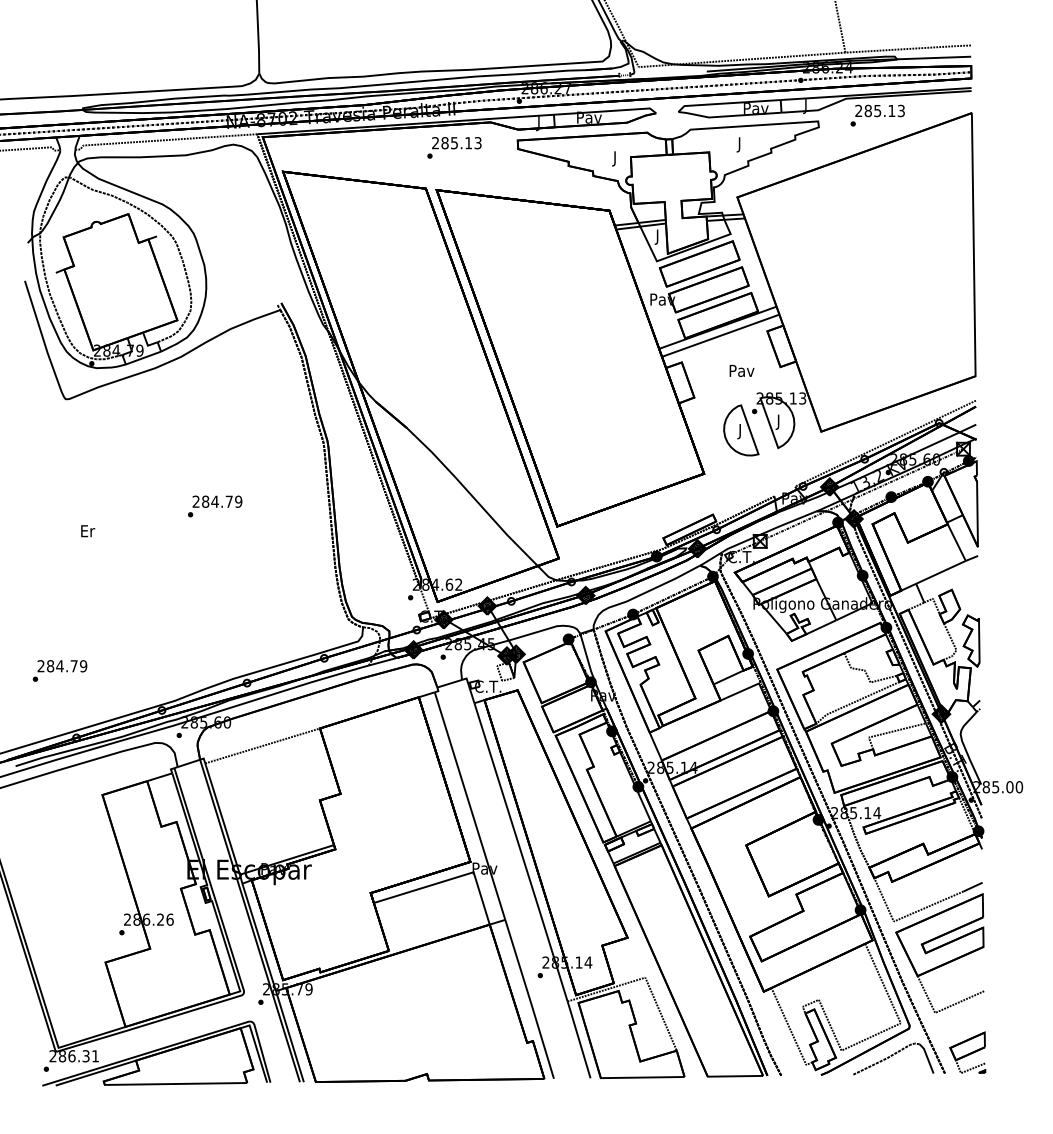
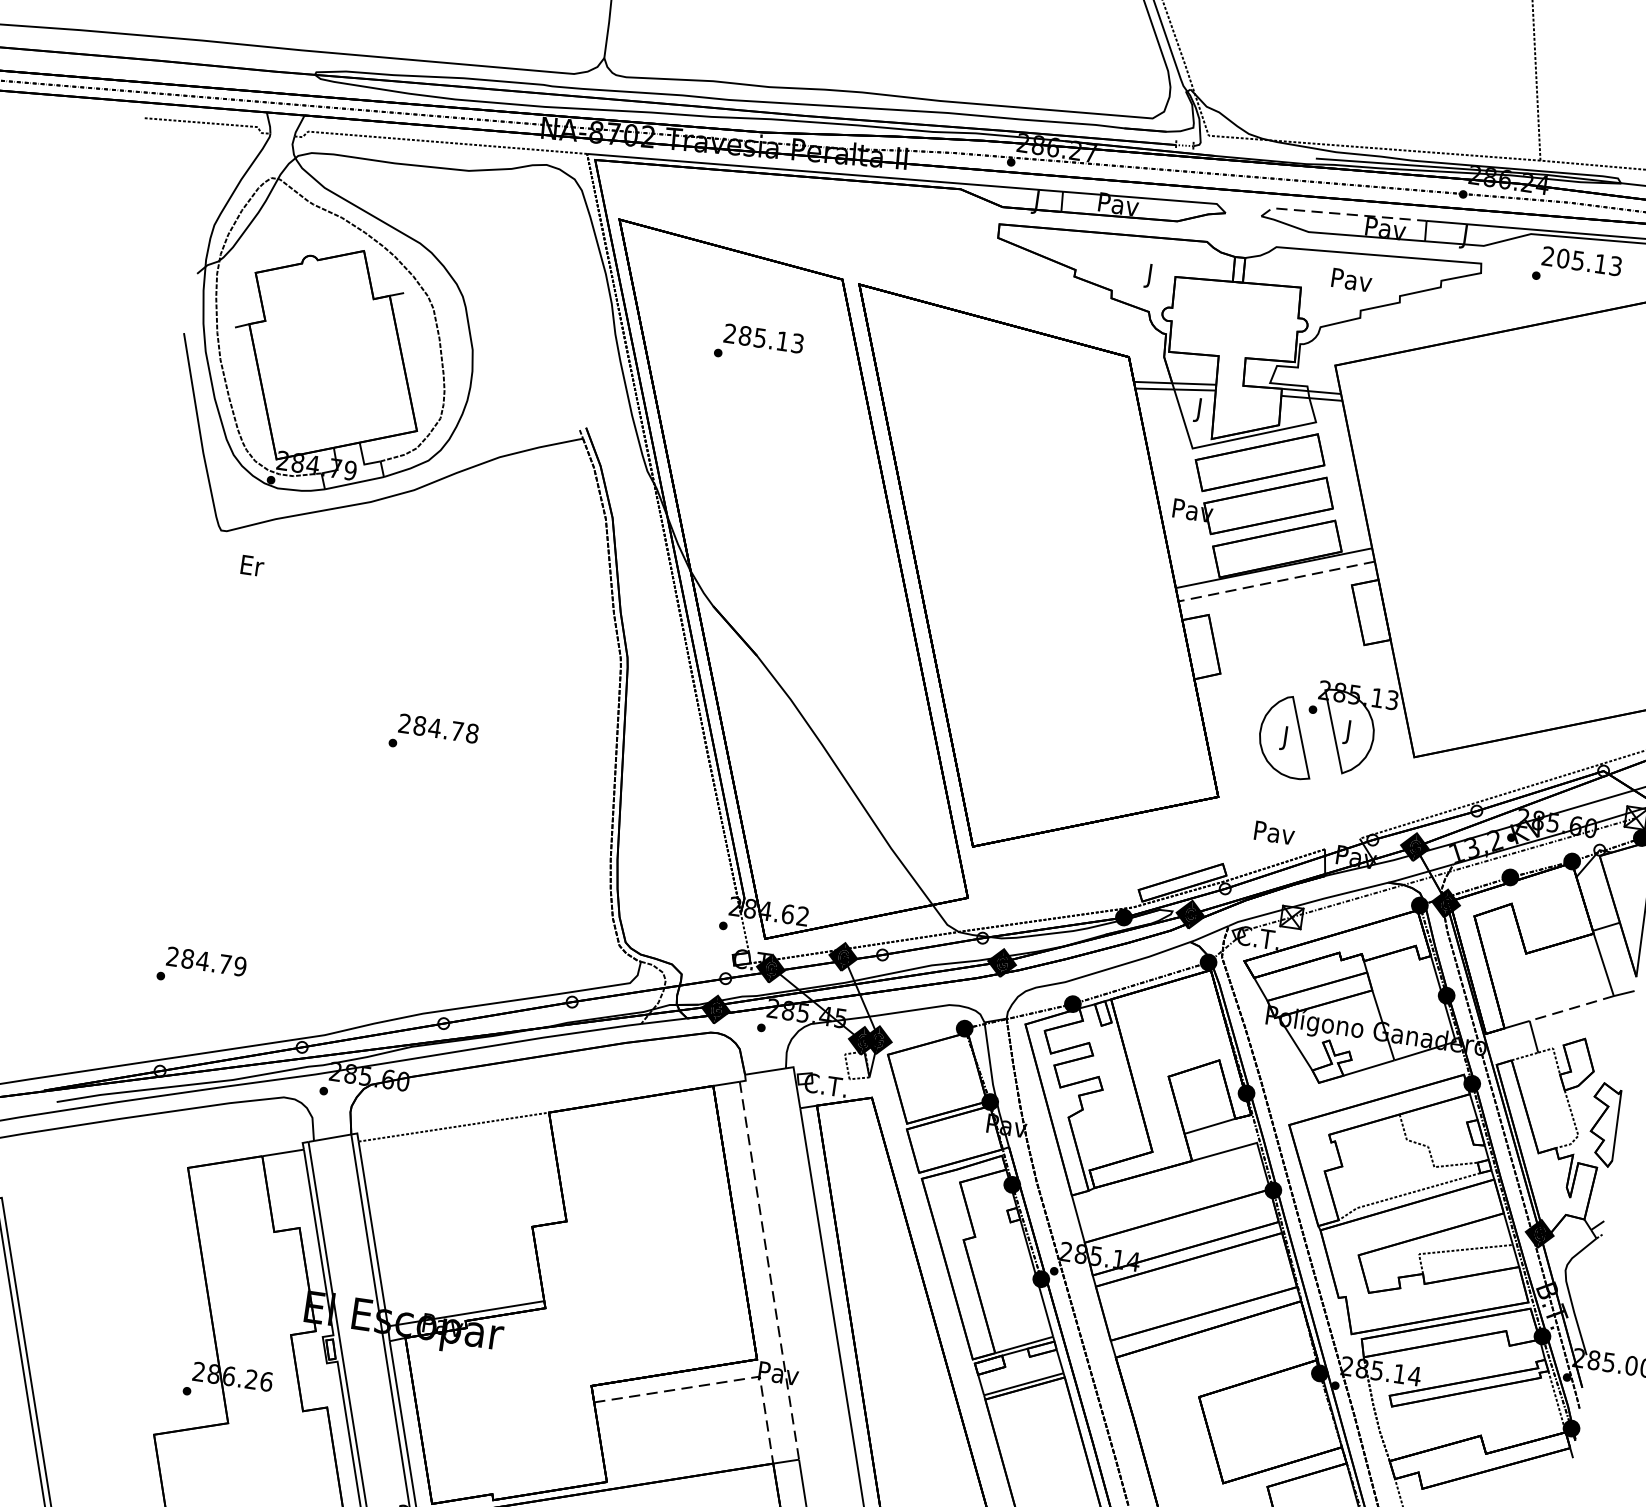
line: (728, 103) -> (1342, 214), solid -> dashed
text: (867, 110) -> (1562, 257), 285.13 -> 205.13
text: (739, 144) -> (1350, 282), J -> Pav
text: (454, 147) -> (759, 344), moved
line: (720, 335) -> (1276, 581), solid -> dashed
text: (741, 370) -> (1273, 832), moved
text: (238, 501) -> (472, 733), 284.79 -> 284.78
text: (88, 531) -> (253, 566), moved
line: (940, 572) -> (1571, 1008), solid -> dashed
text: (59, 670) -> (201, 967), moved
line: (470, 806) -> (770, 1271), solid -> dashed
line: (450, 879) -> (721, 1382), solid -> dashed

